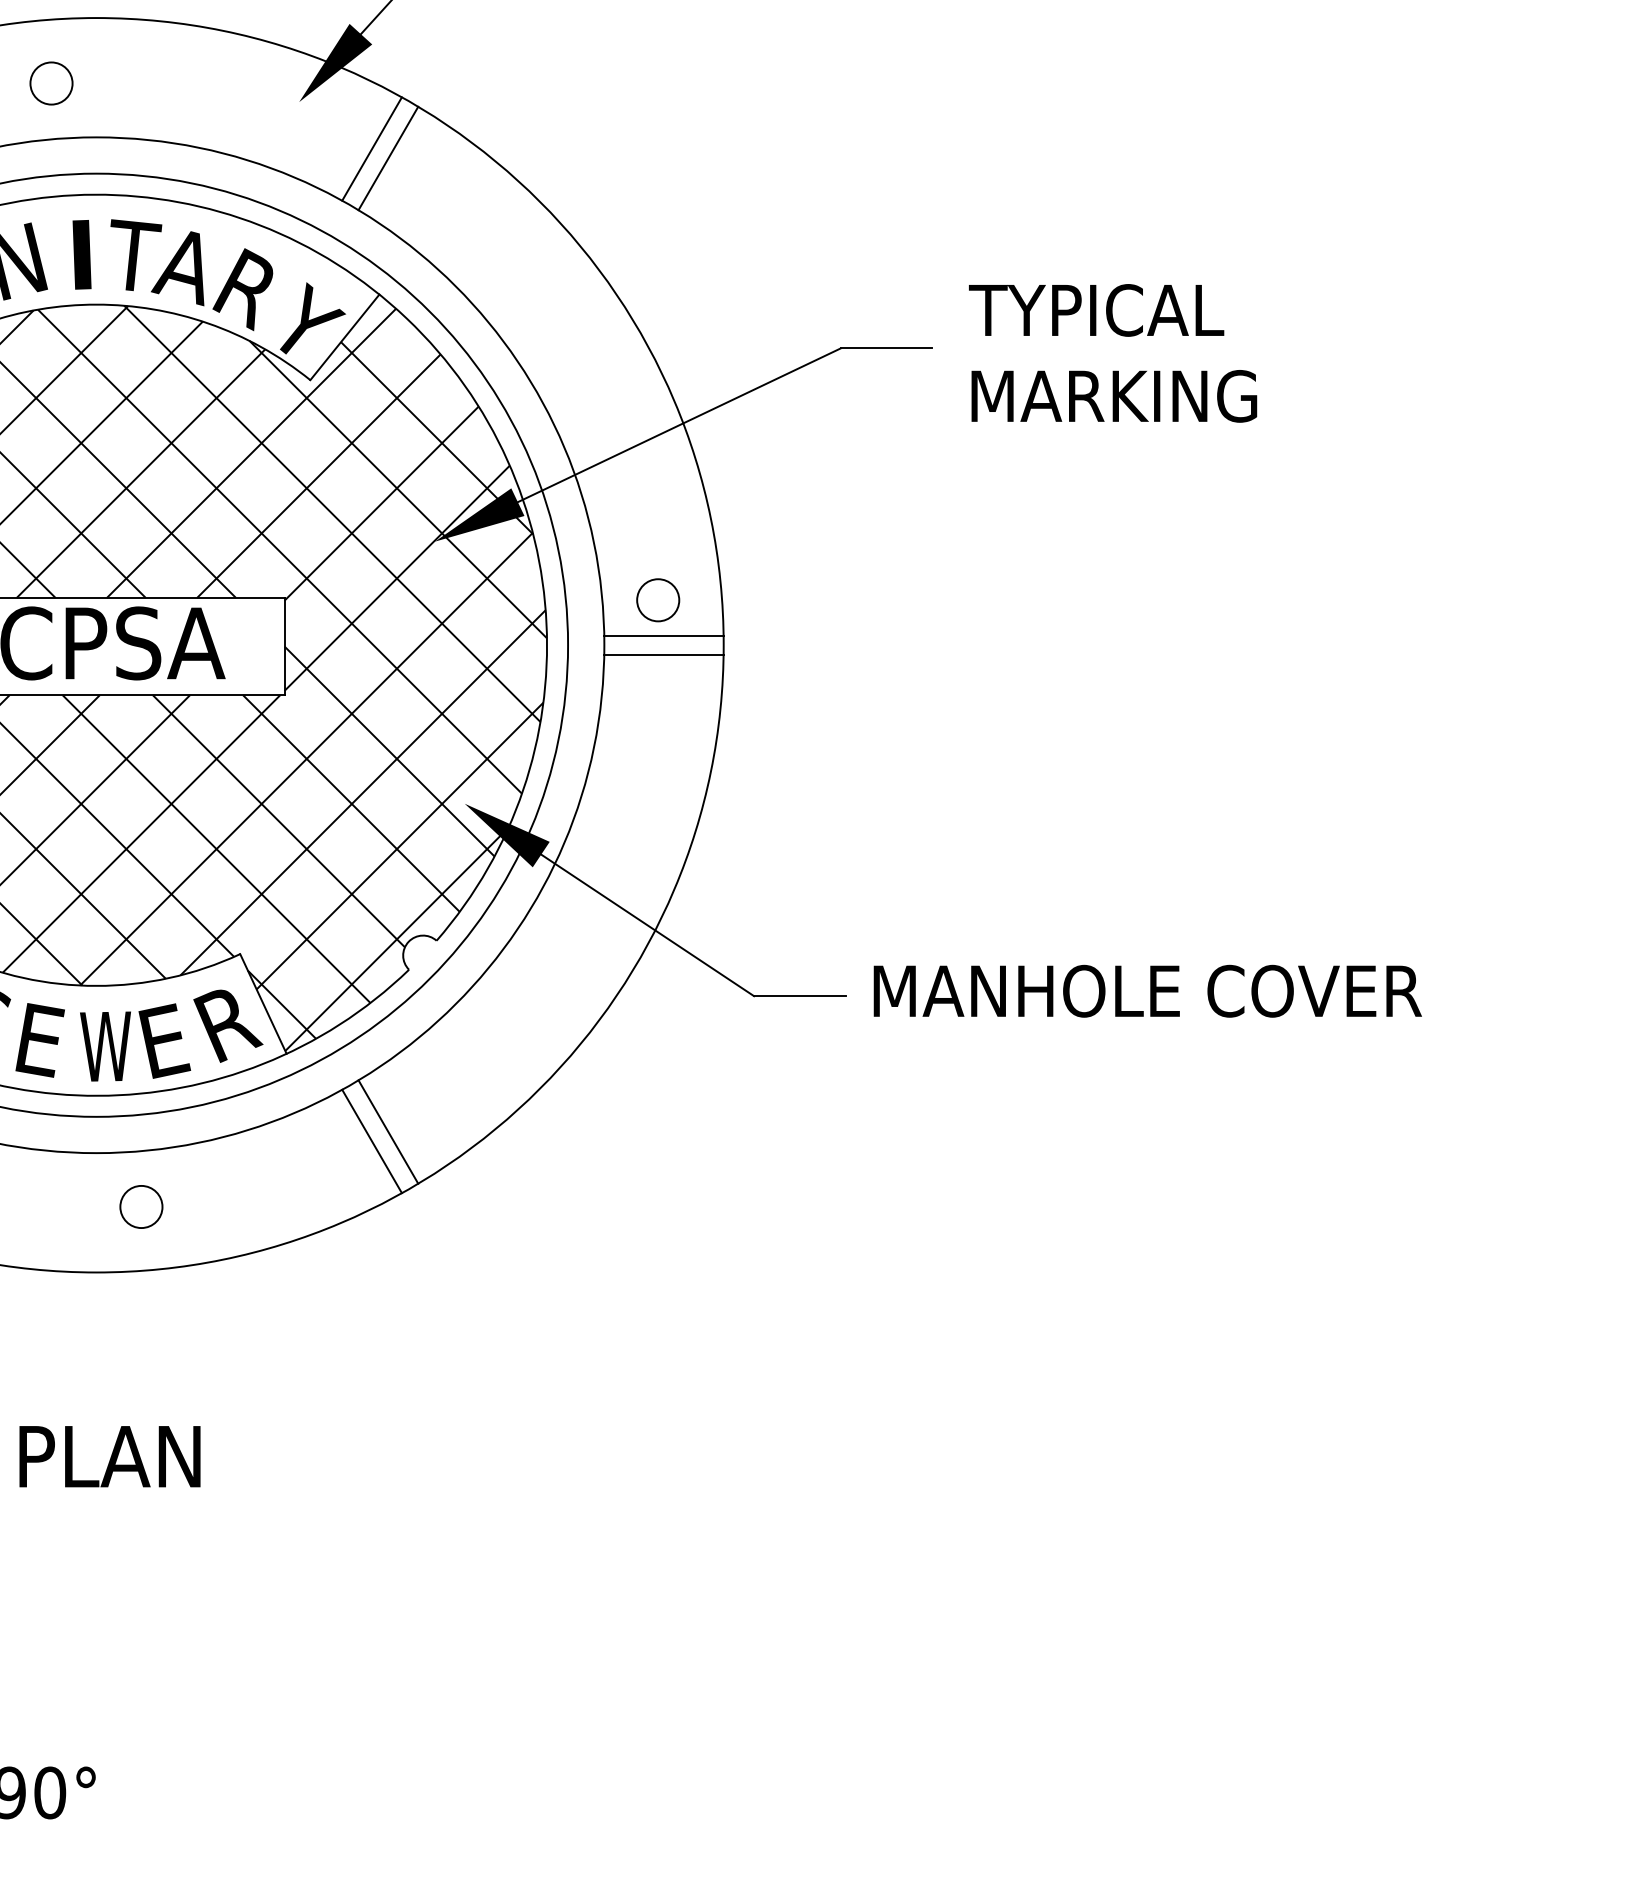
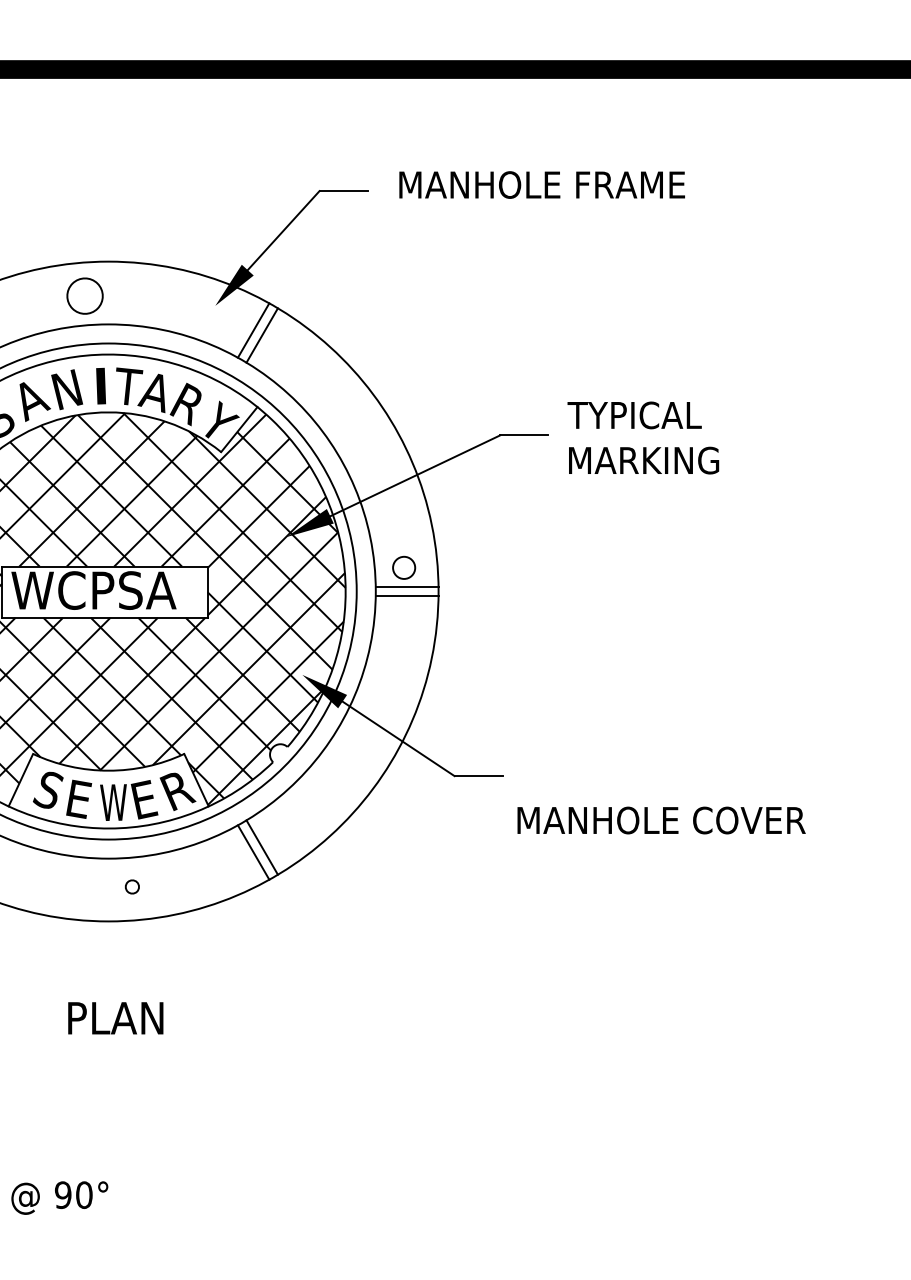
part: (50, 82) -> (84, 295), size x1.6
text: (1147, 991) -> (661, 820), moved
part: (141, 1206) -> (132, 886), size x0.6

